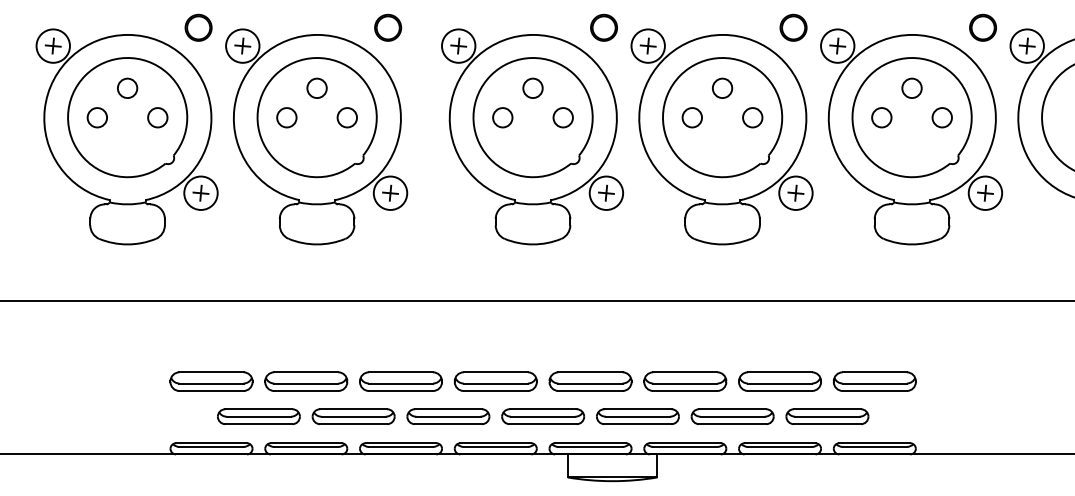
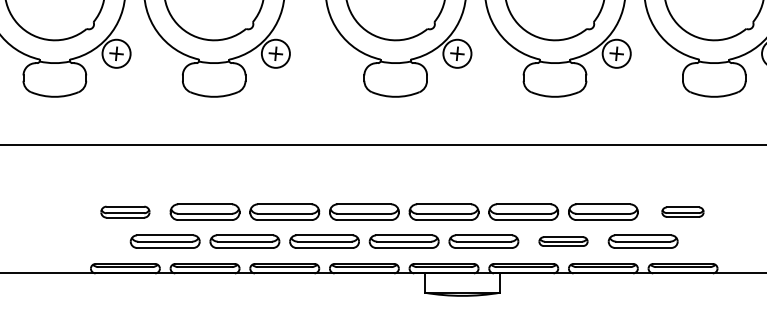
part: (211, 381) -> (125, 212), size x0.7
part: (874, 381) -> (682, 212), size x0.6
part: (732, 416) -> (563, 241), size x0.7

